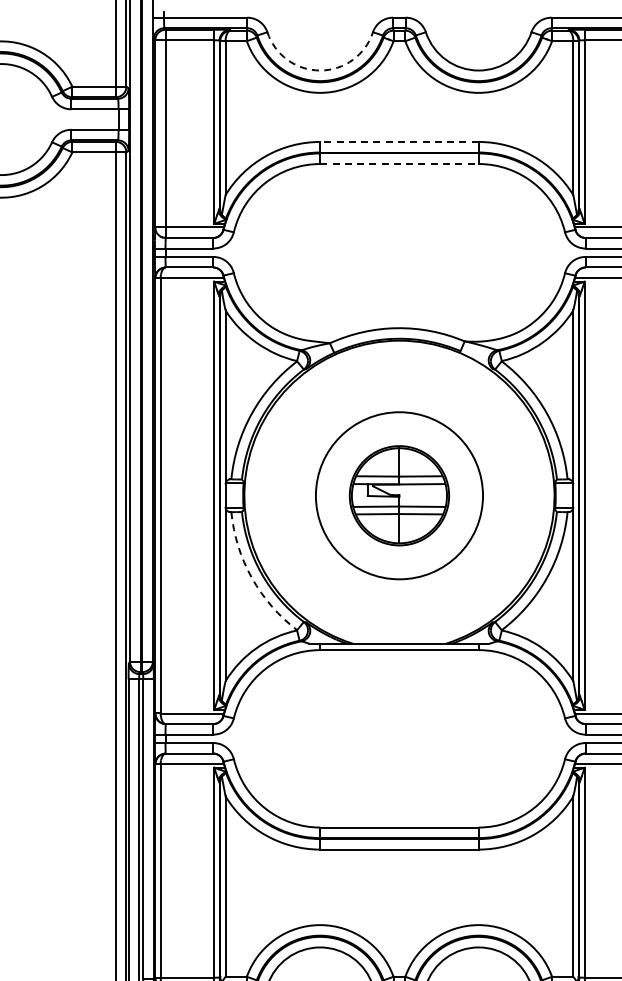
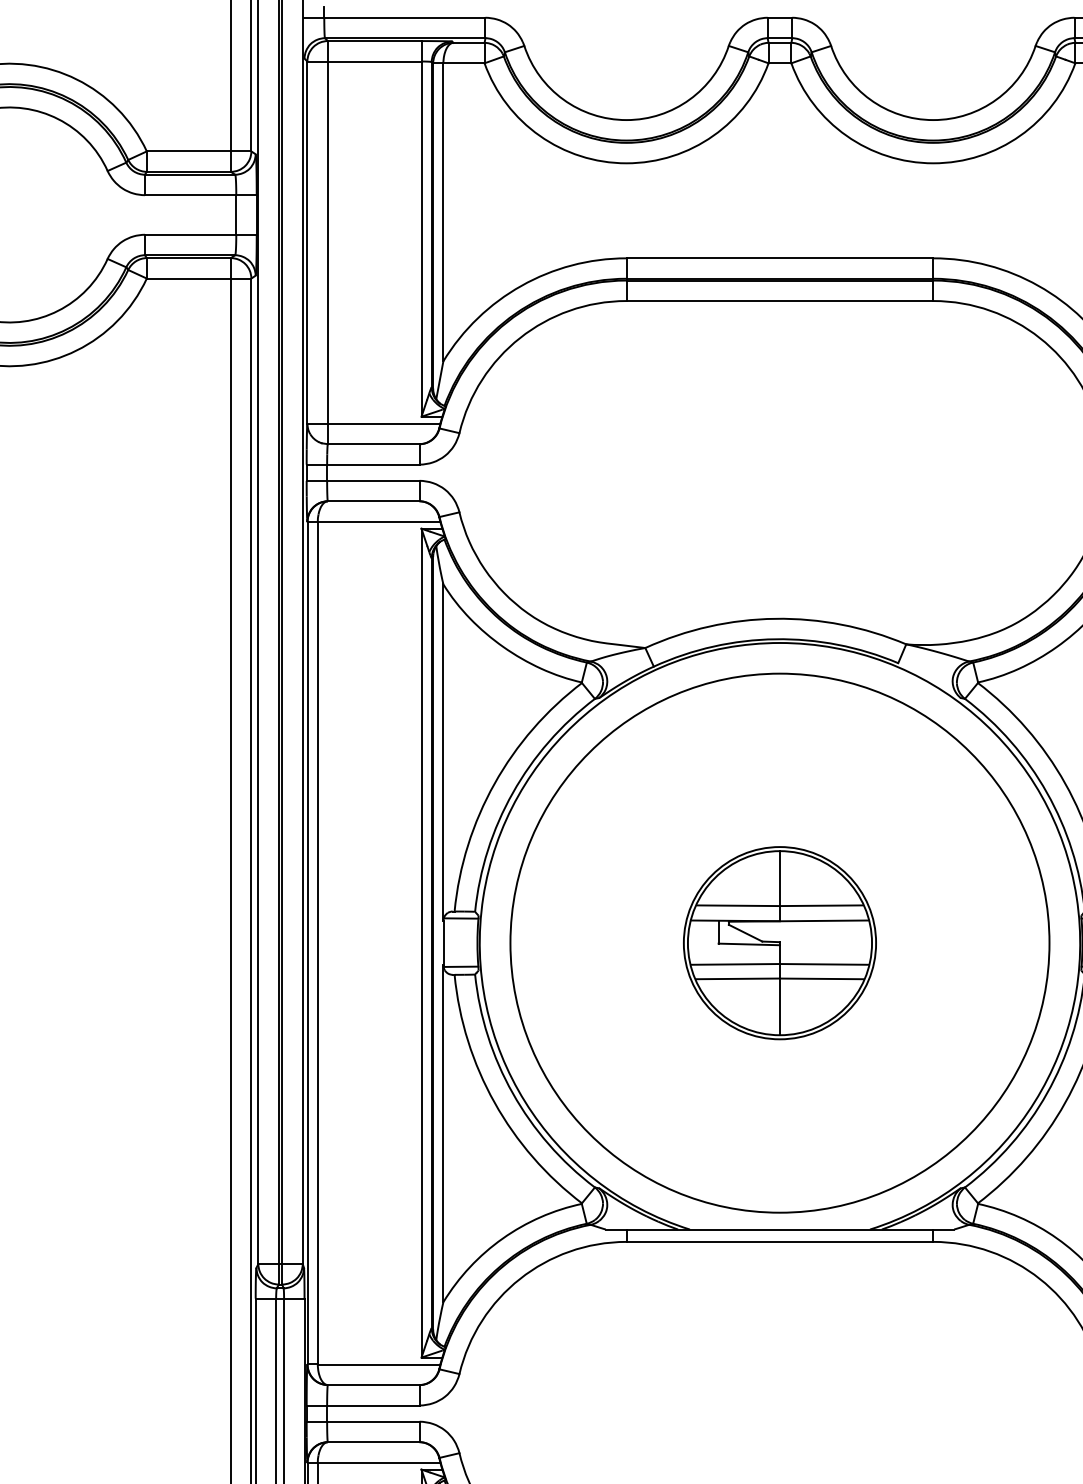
arc: (320, 70) -> (627, 119), dashed -> solid
line: (398, 141) -> (778, 257), dashed -> solid
line: (399, 164) -> (780, 301), dashed -> solid
circle: (399, 495) -> (780, 942), size x1.67
arc: (252, 578) -> (495, 1103), dashed -> solid

